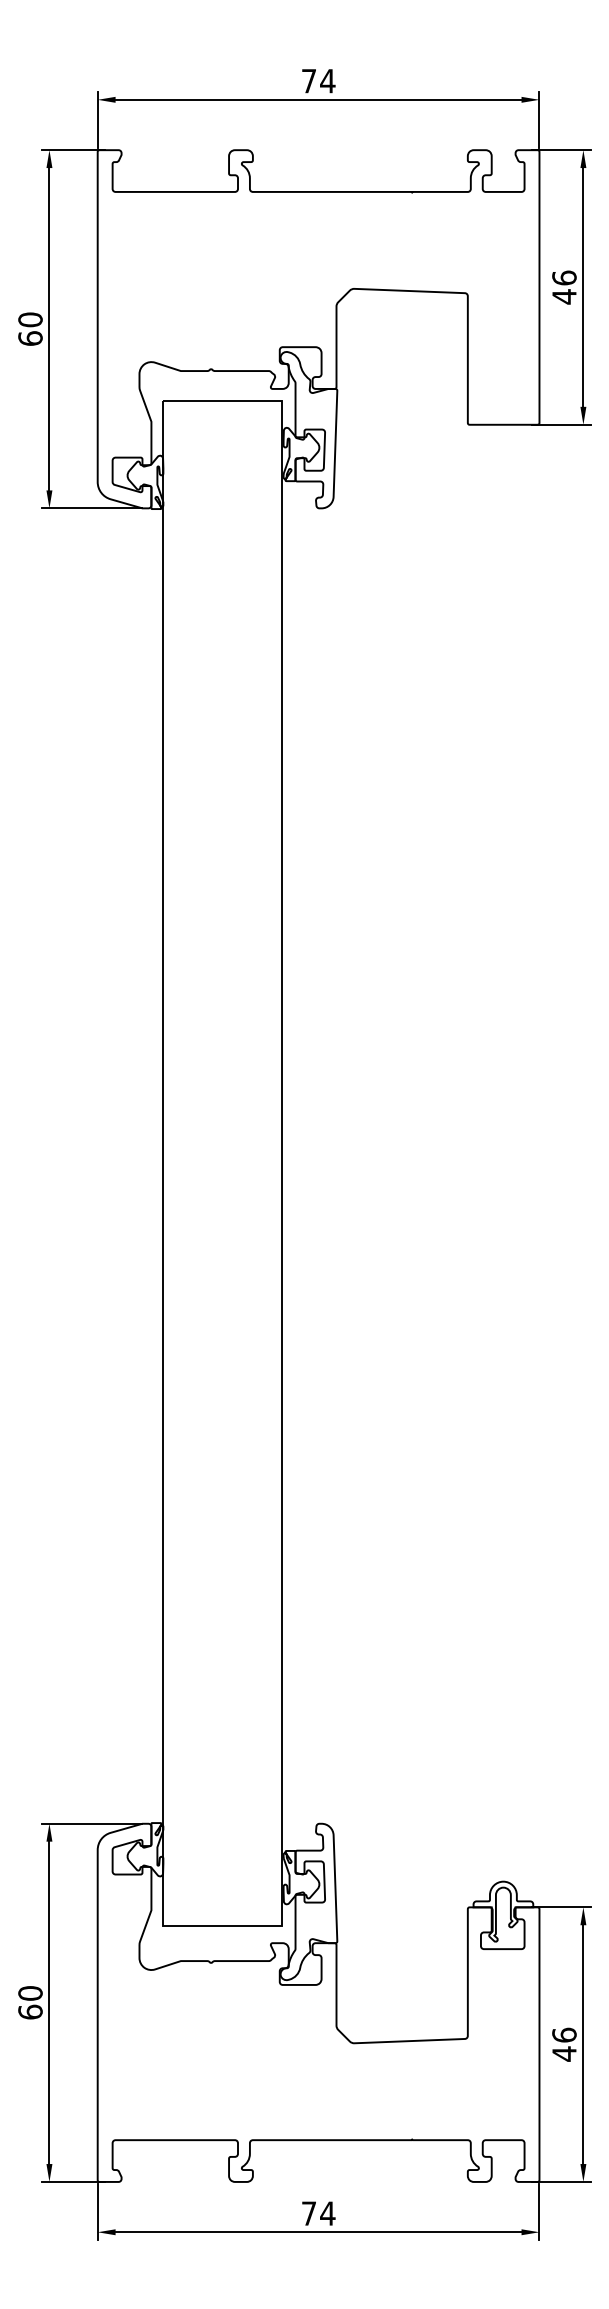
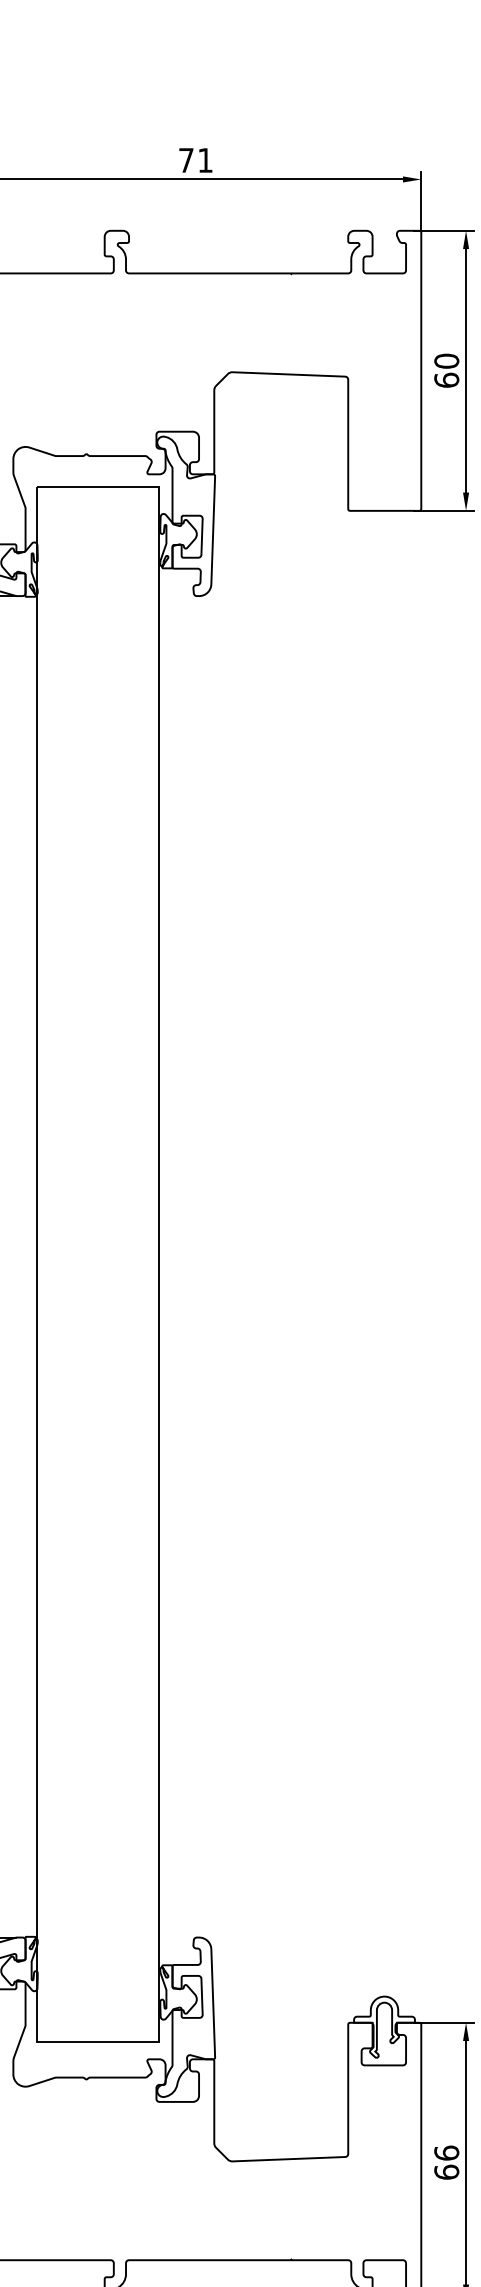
text: (327, 81) -> (205, 160), 74 -> 71
text: (564, 287) -> (446, 370), 46 -> 60
text: (564, 2053) -> (446, 2171), 46 -> 66

